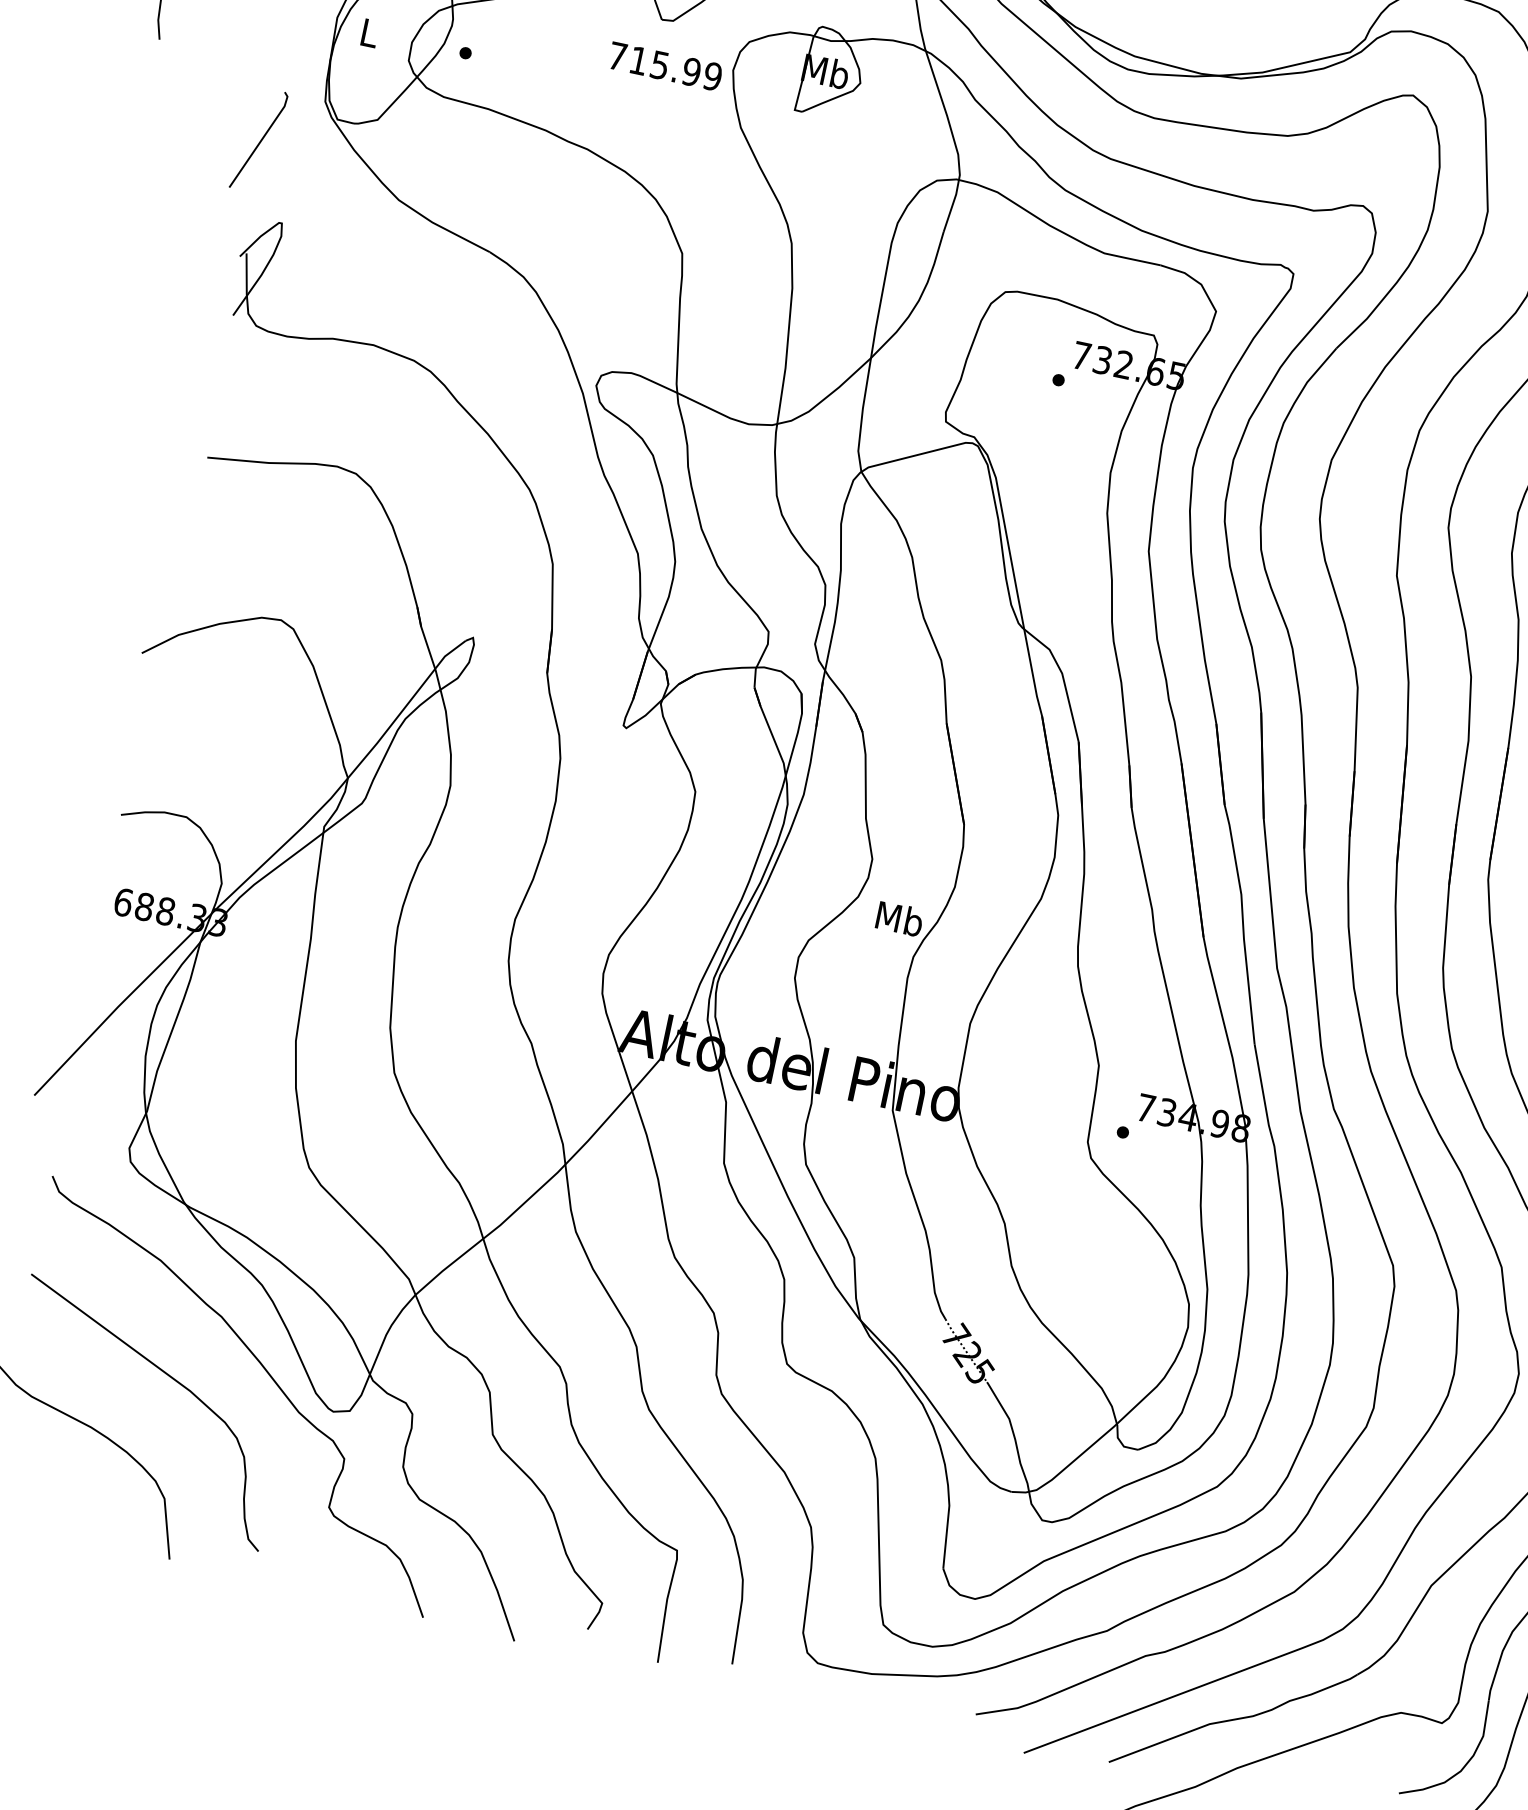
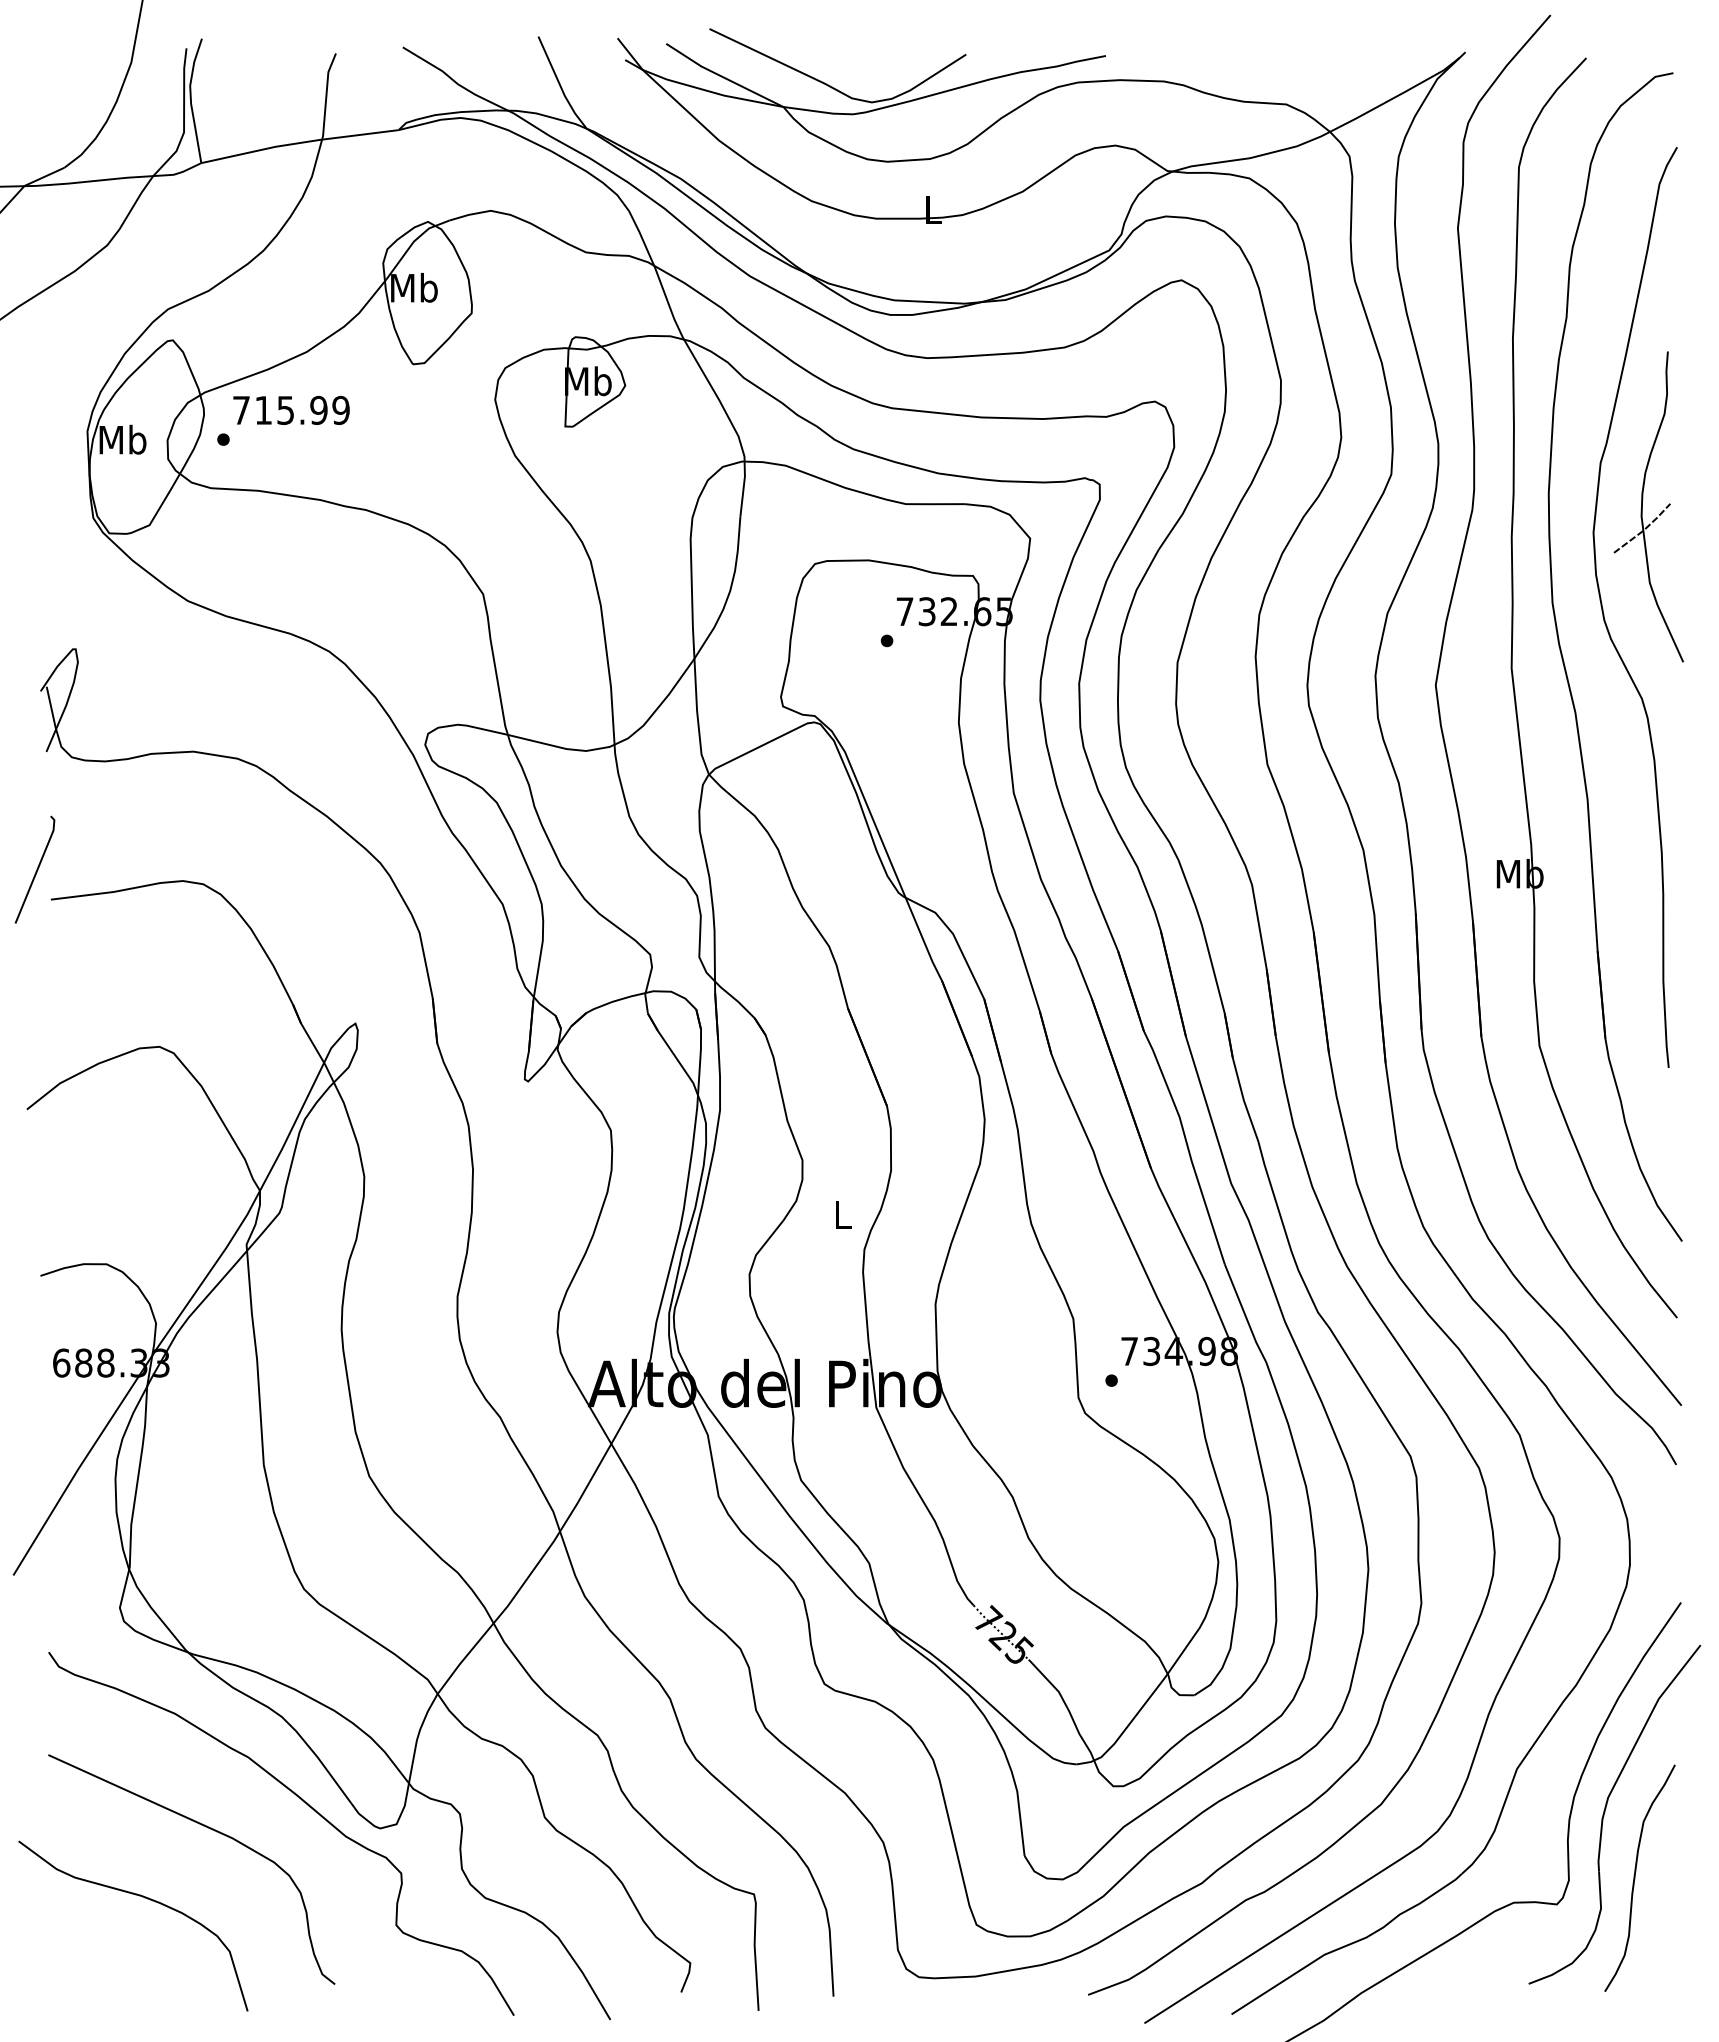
text: (369, 32) -> (122, 439), L -> Mb
text: (665, 65) -> (291, 409), moved
line: (260, 140) -> (36, 869), moved
text: (899, 919) -> (842, 1214), Mb -> L

